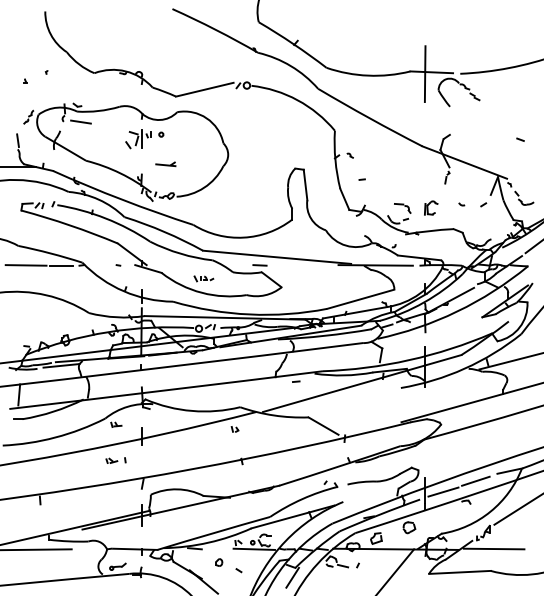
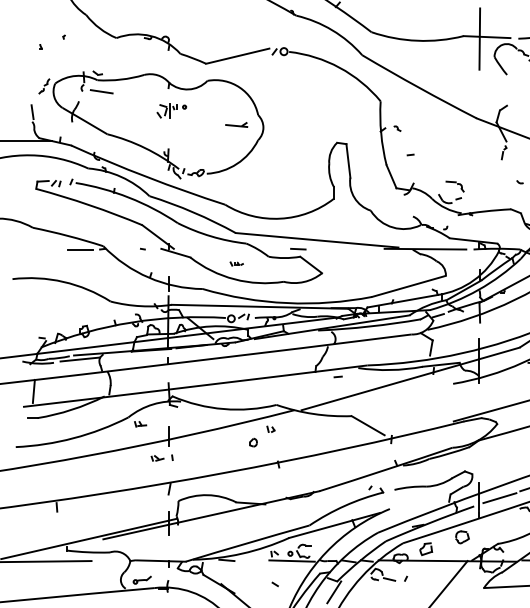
part: (144, 139) -> (171, 110), size x0.7
part: (165, 164) -> (236, 125), moved
part: (431, 207) -> (486, 185), removed
line: (25, 265) -> (40, 249), removed
part: (203, 278) -> (236, 263), size x0.6
part: (115, 460) -> (161, 457), moved
part: (219, 562) -> (253, 442), moved

